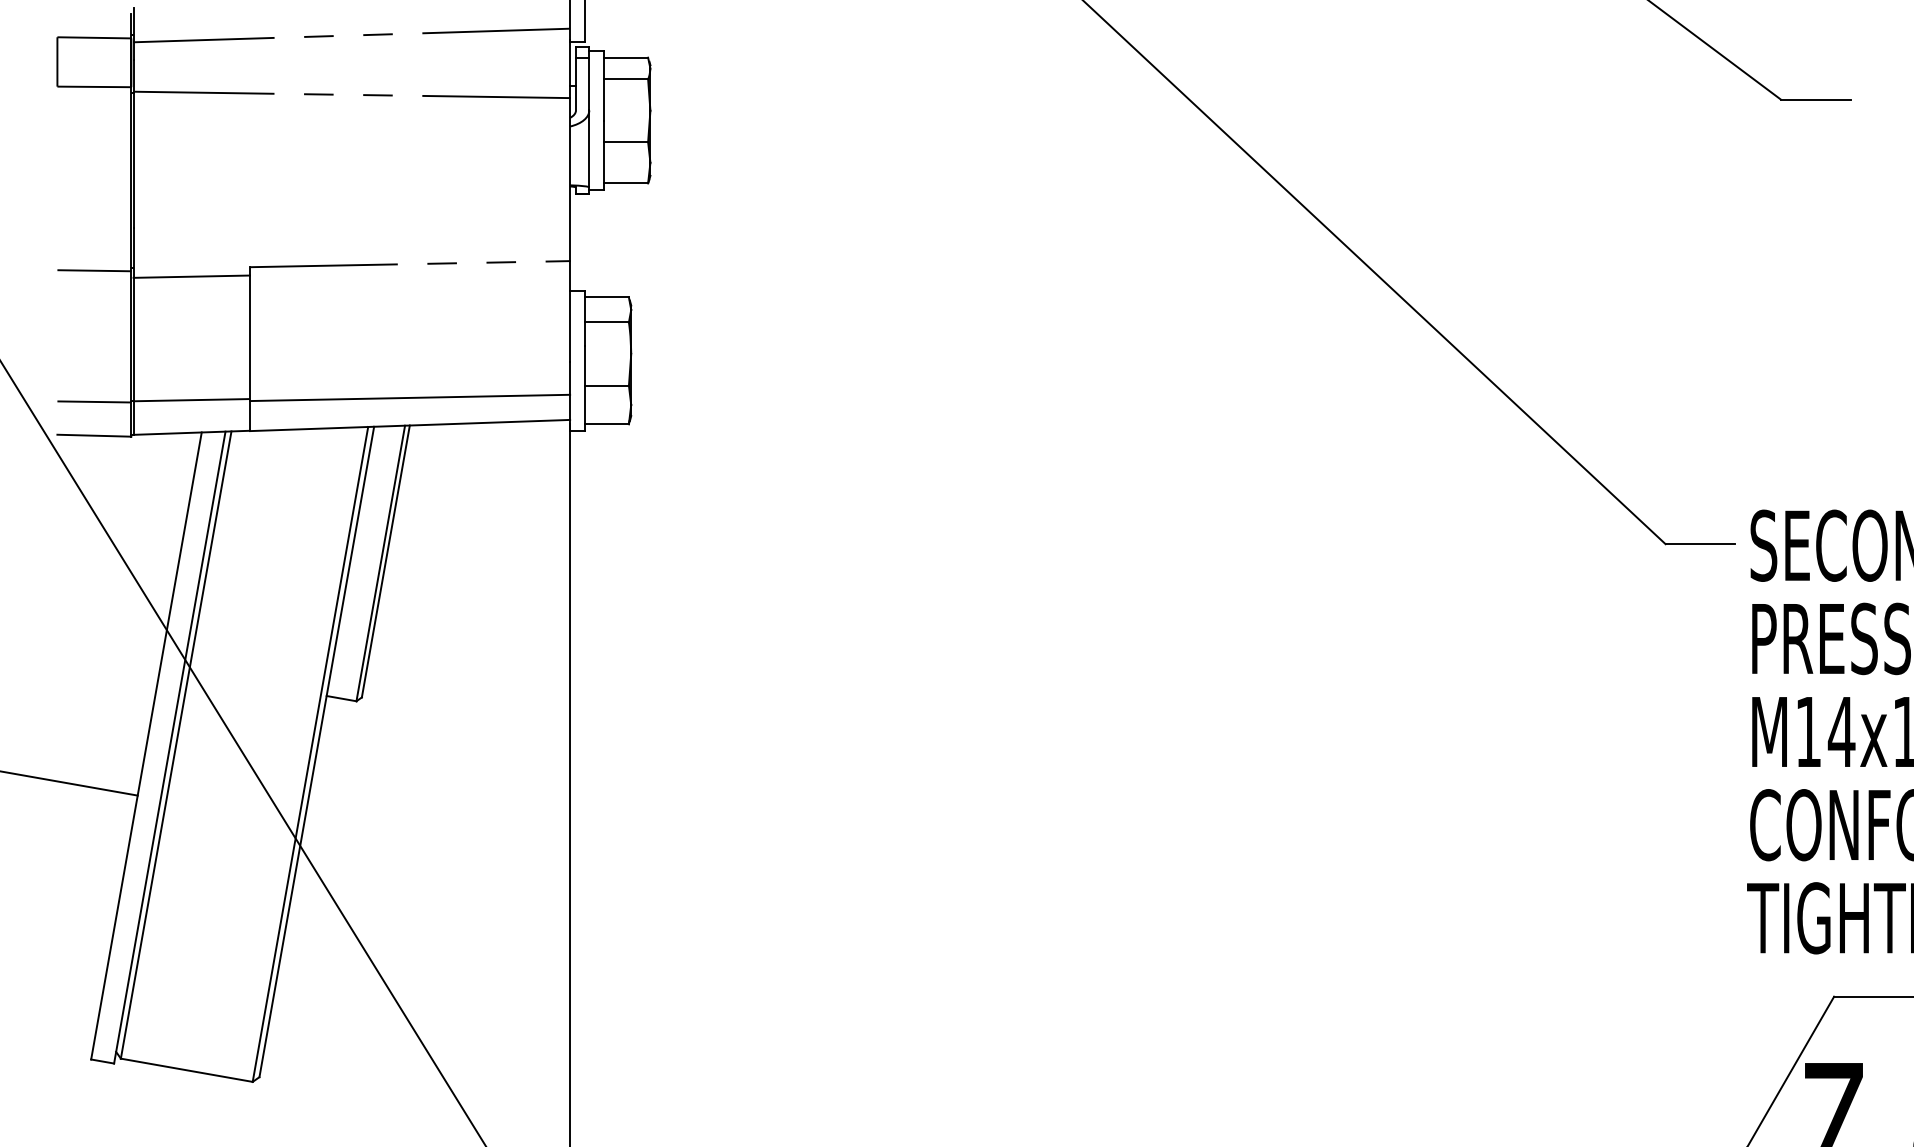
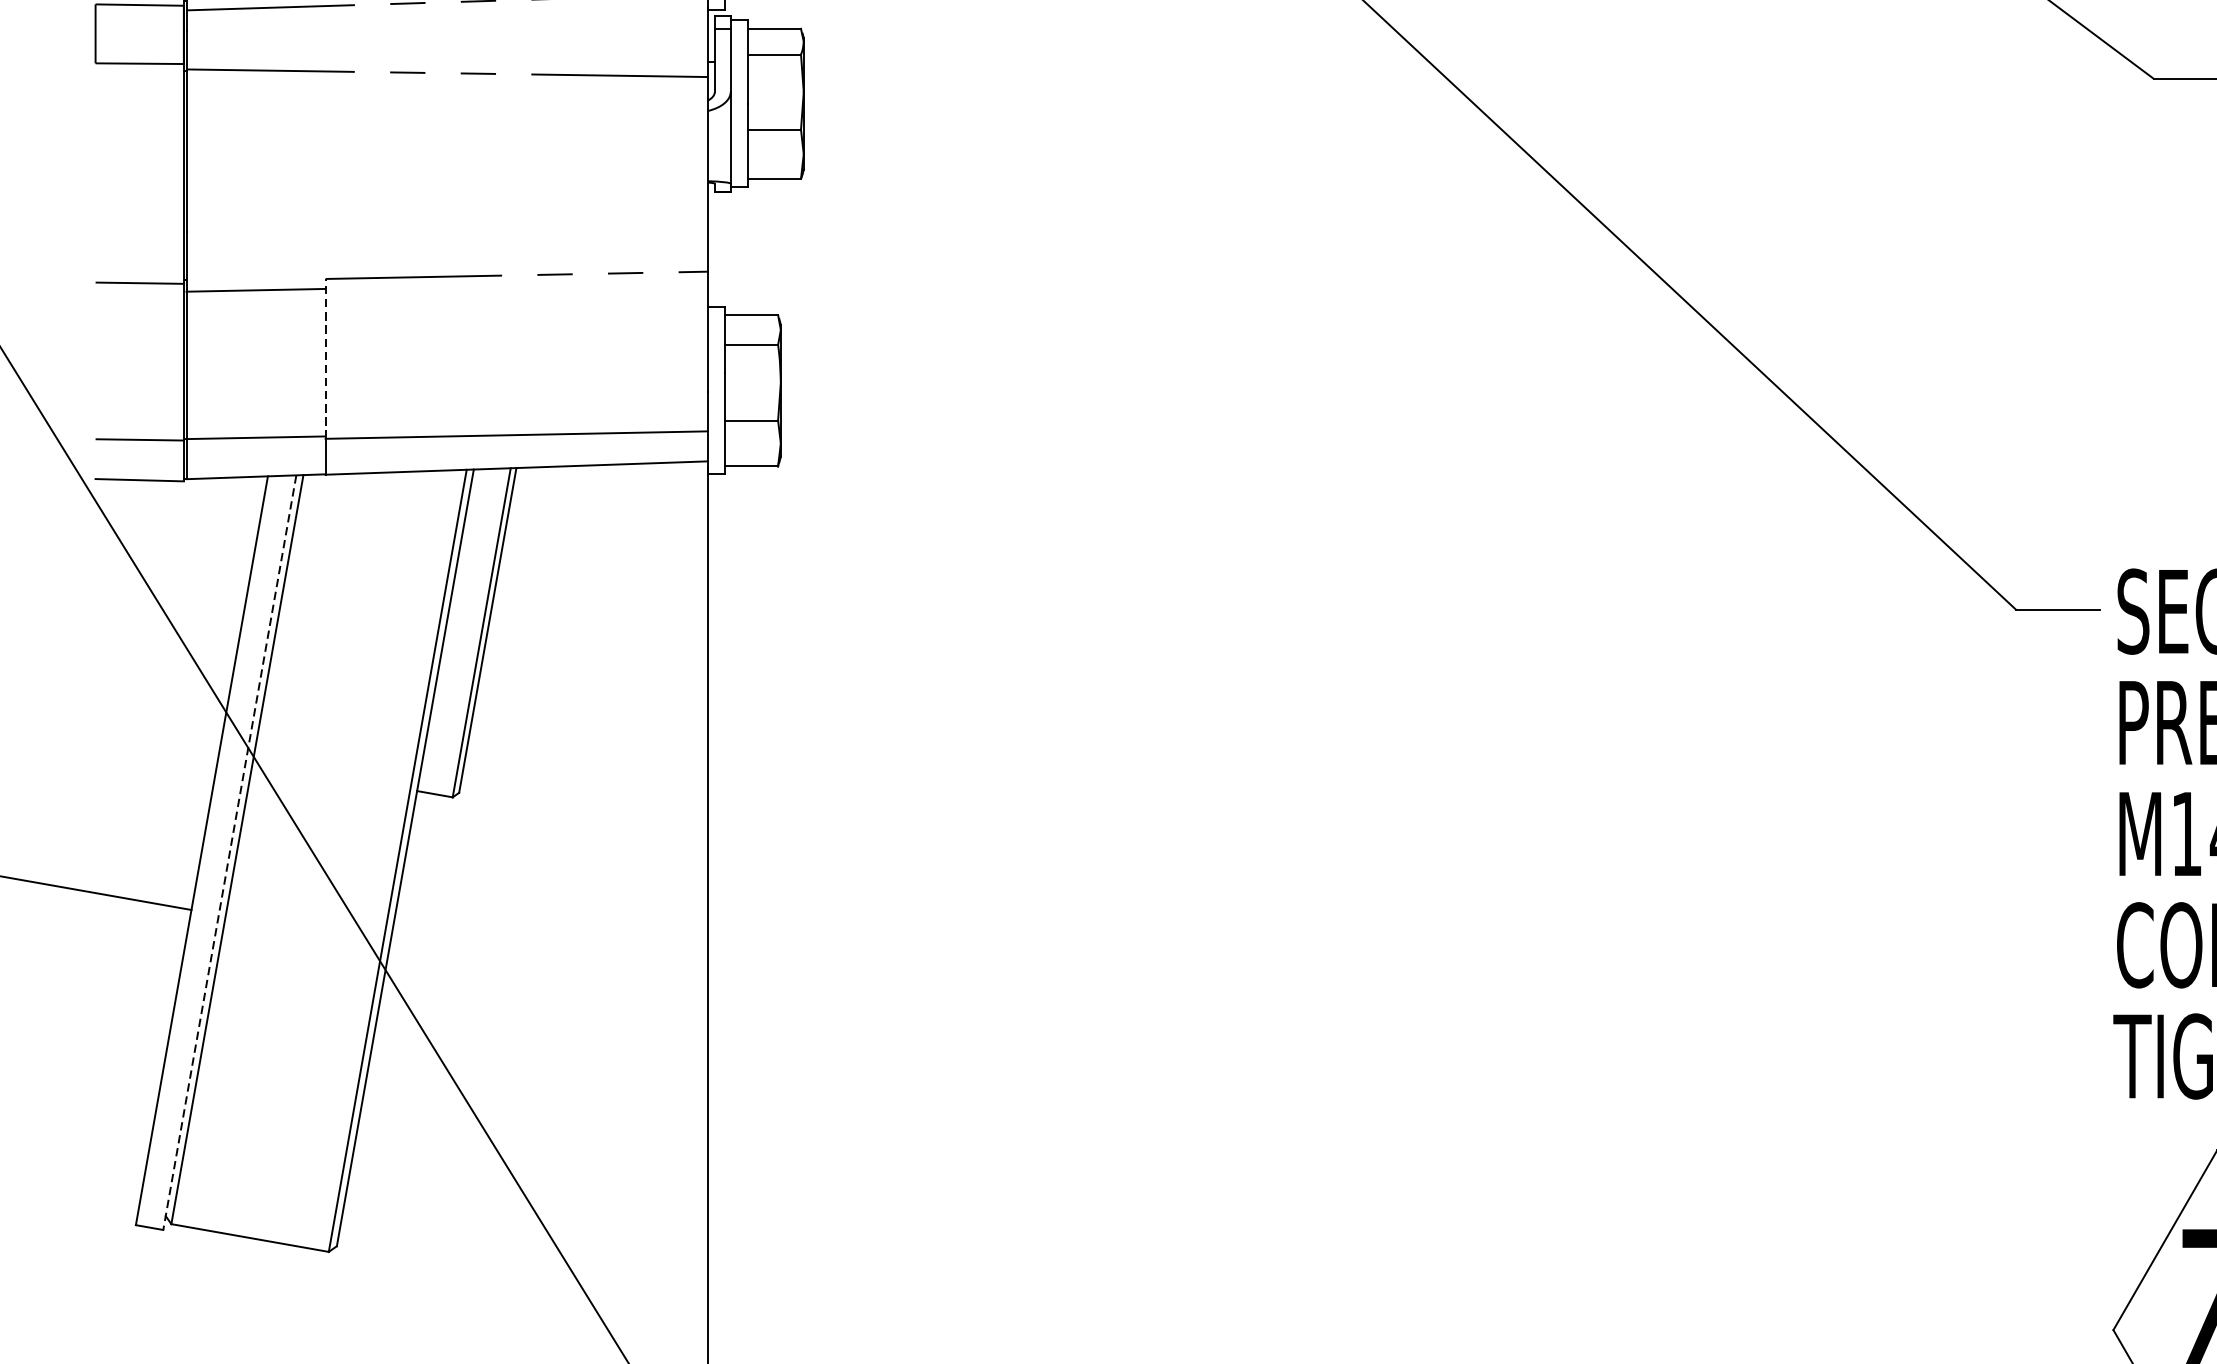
line: (250, 334) -> (326, 359), solid -> dashed
line: (169, 747) -> (229, 852), solid -> dashed

